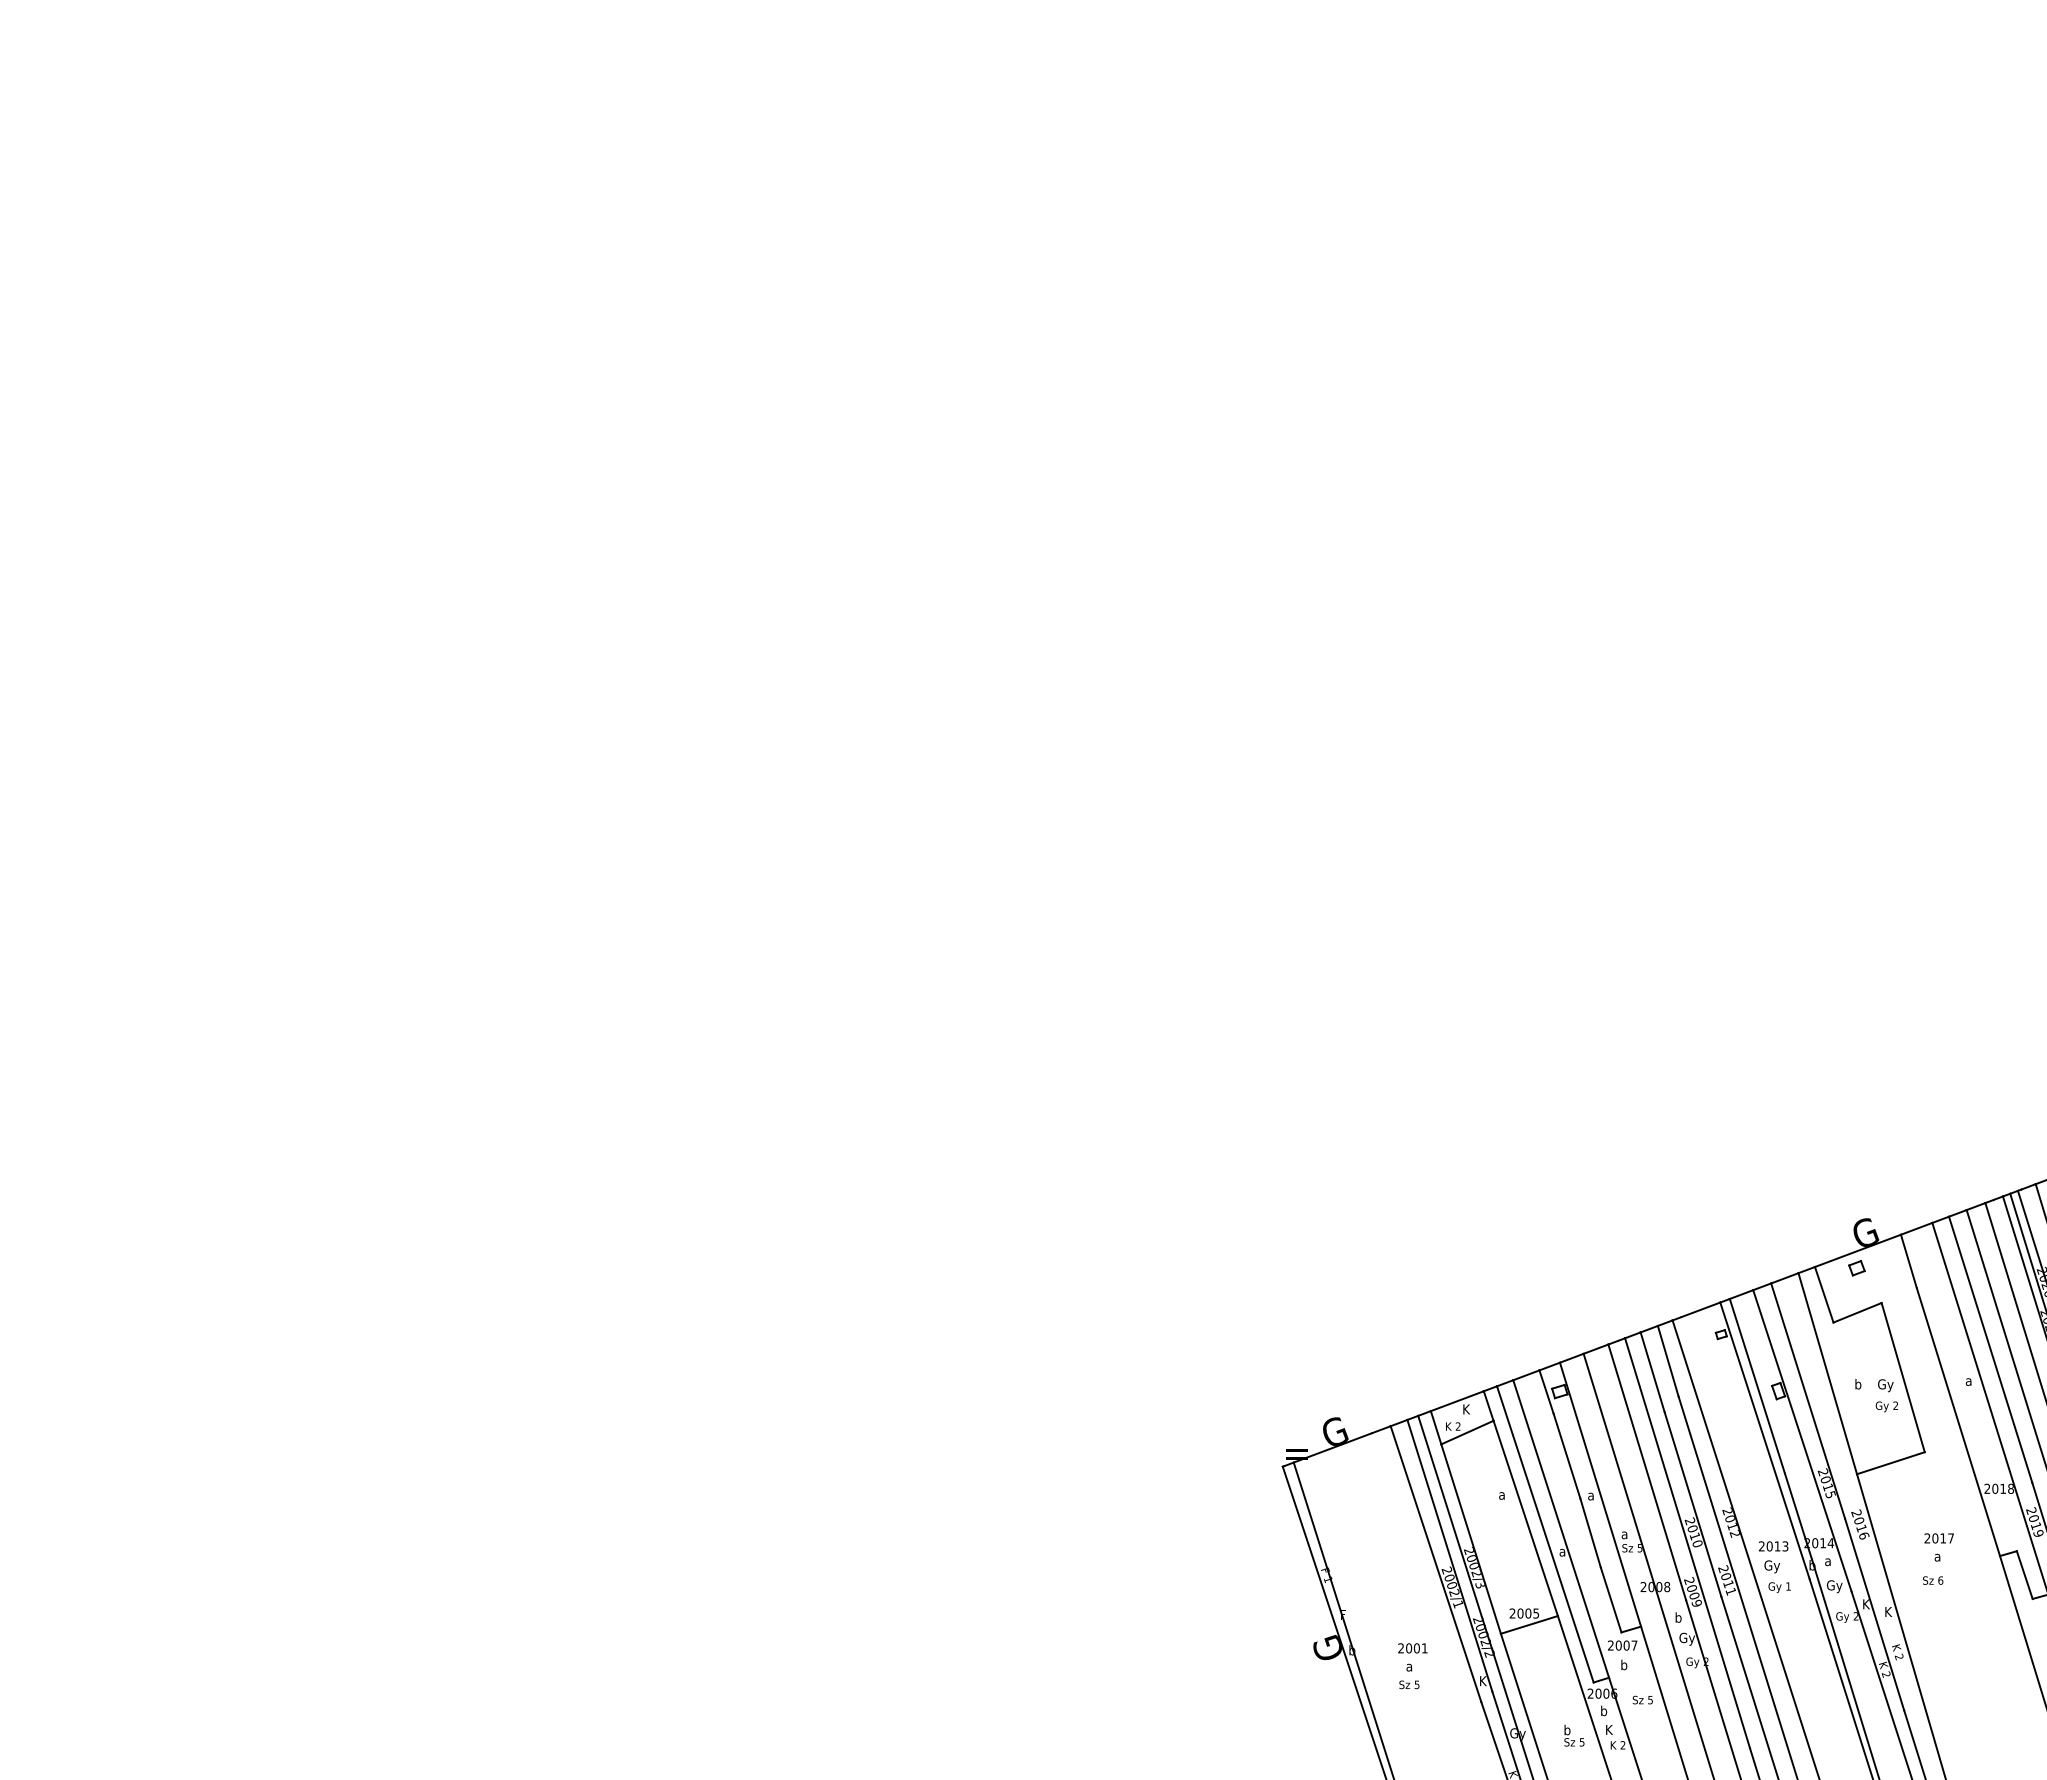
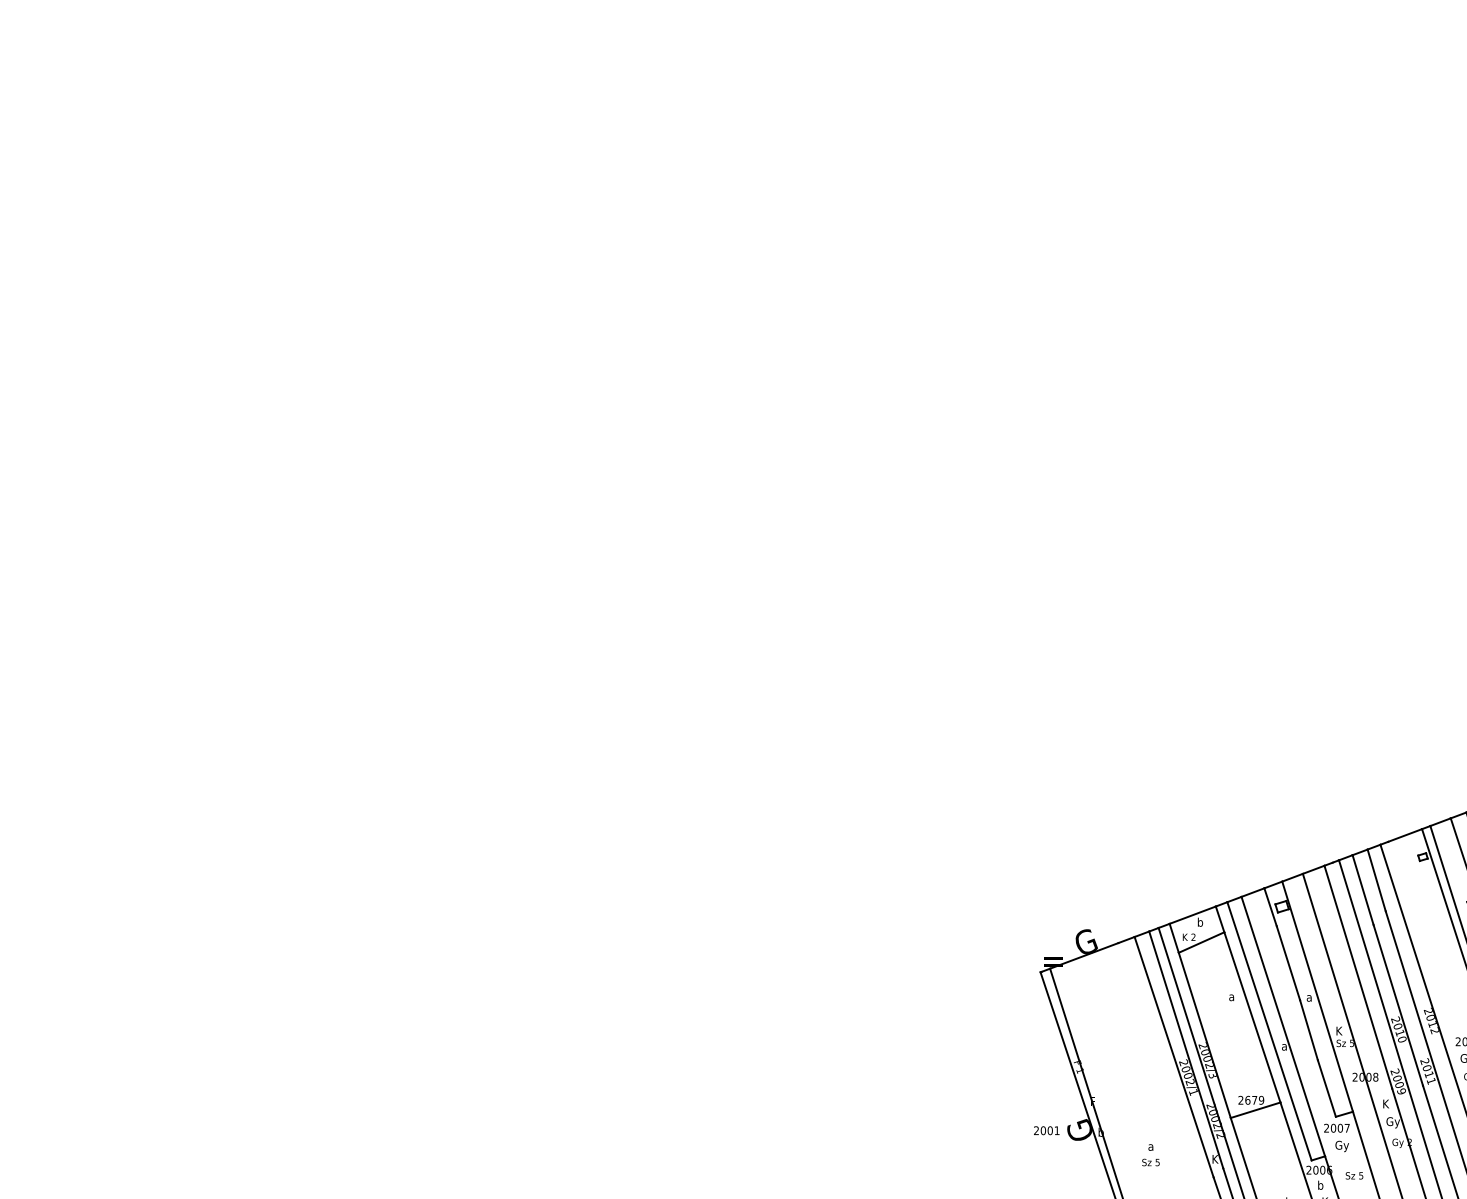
text: (1466, 1409) -> (1200, 922), K -> b
text: (1624, 1534) -> (1338, 1031), a -> K
text: (1528, 1613) -> (1254, 1100), 2005 -> 2679
text: (1678, 1617) -> (1385, 1103), b -> K
text: (1412, 1648) -> (1046, 1130), moved
text: (1628, 1665) -> (1342, 1145), b -> Gy

